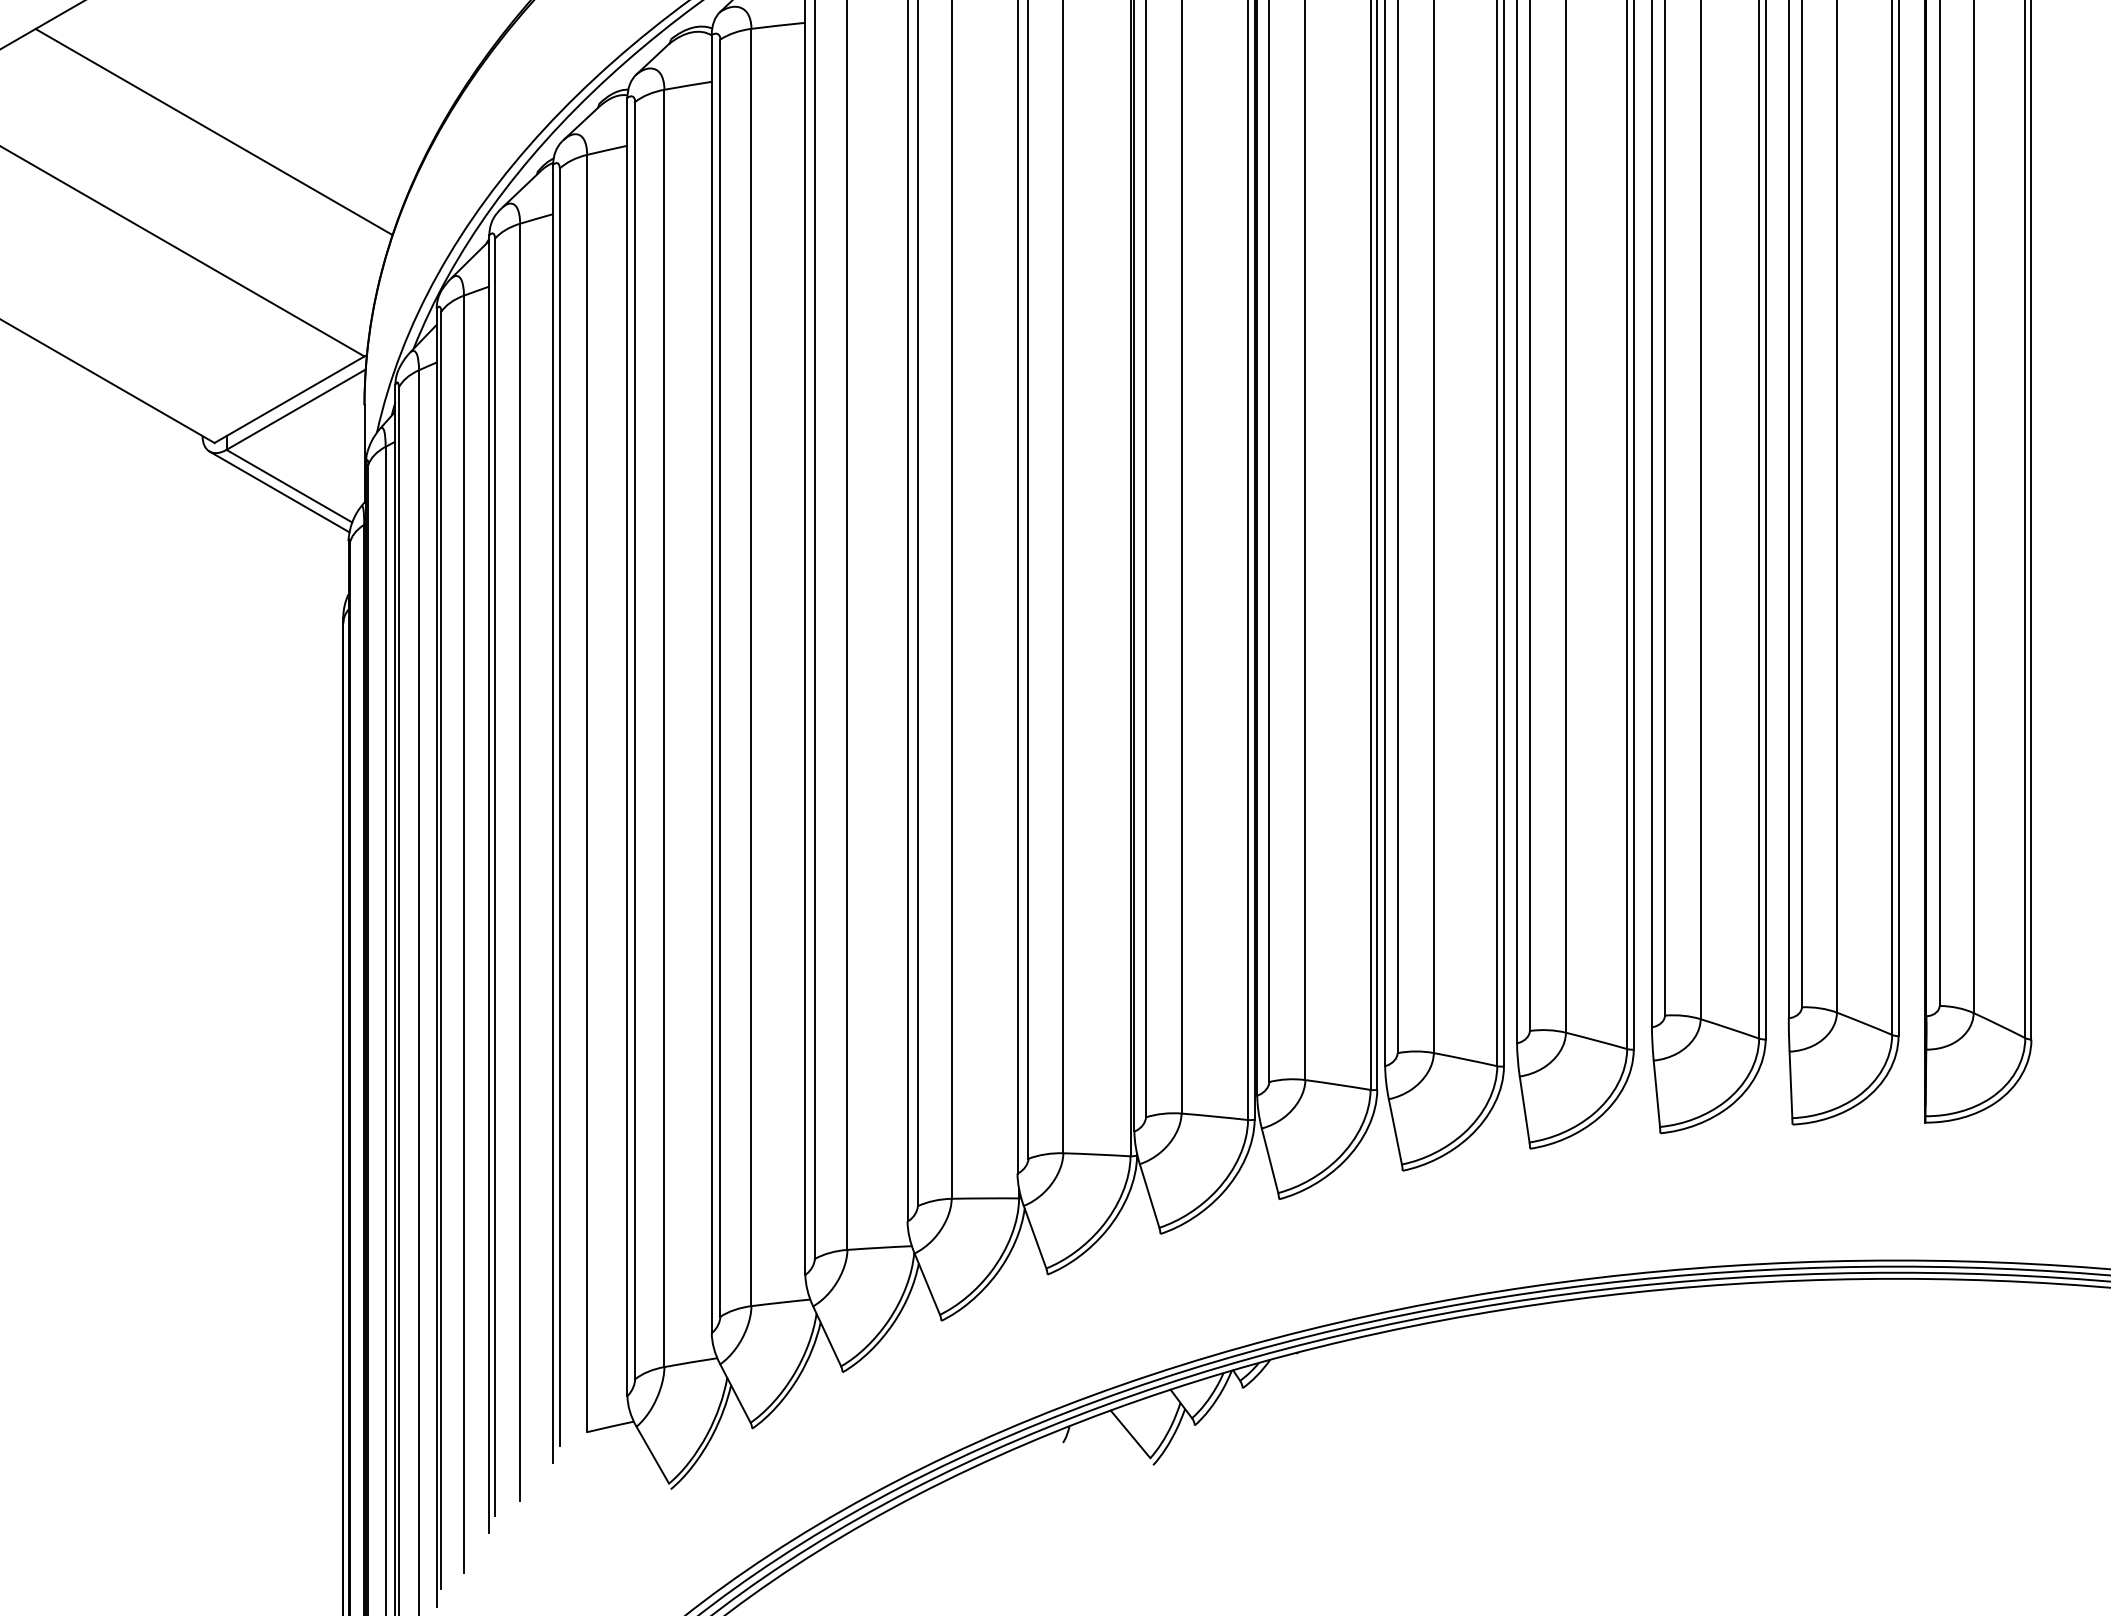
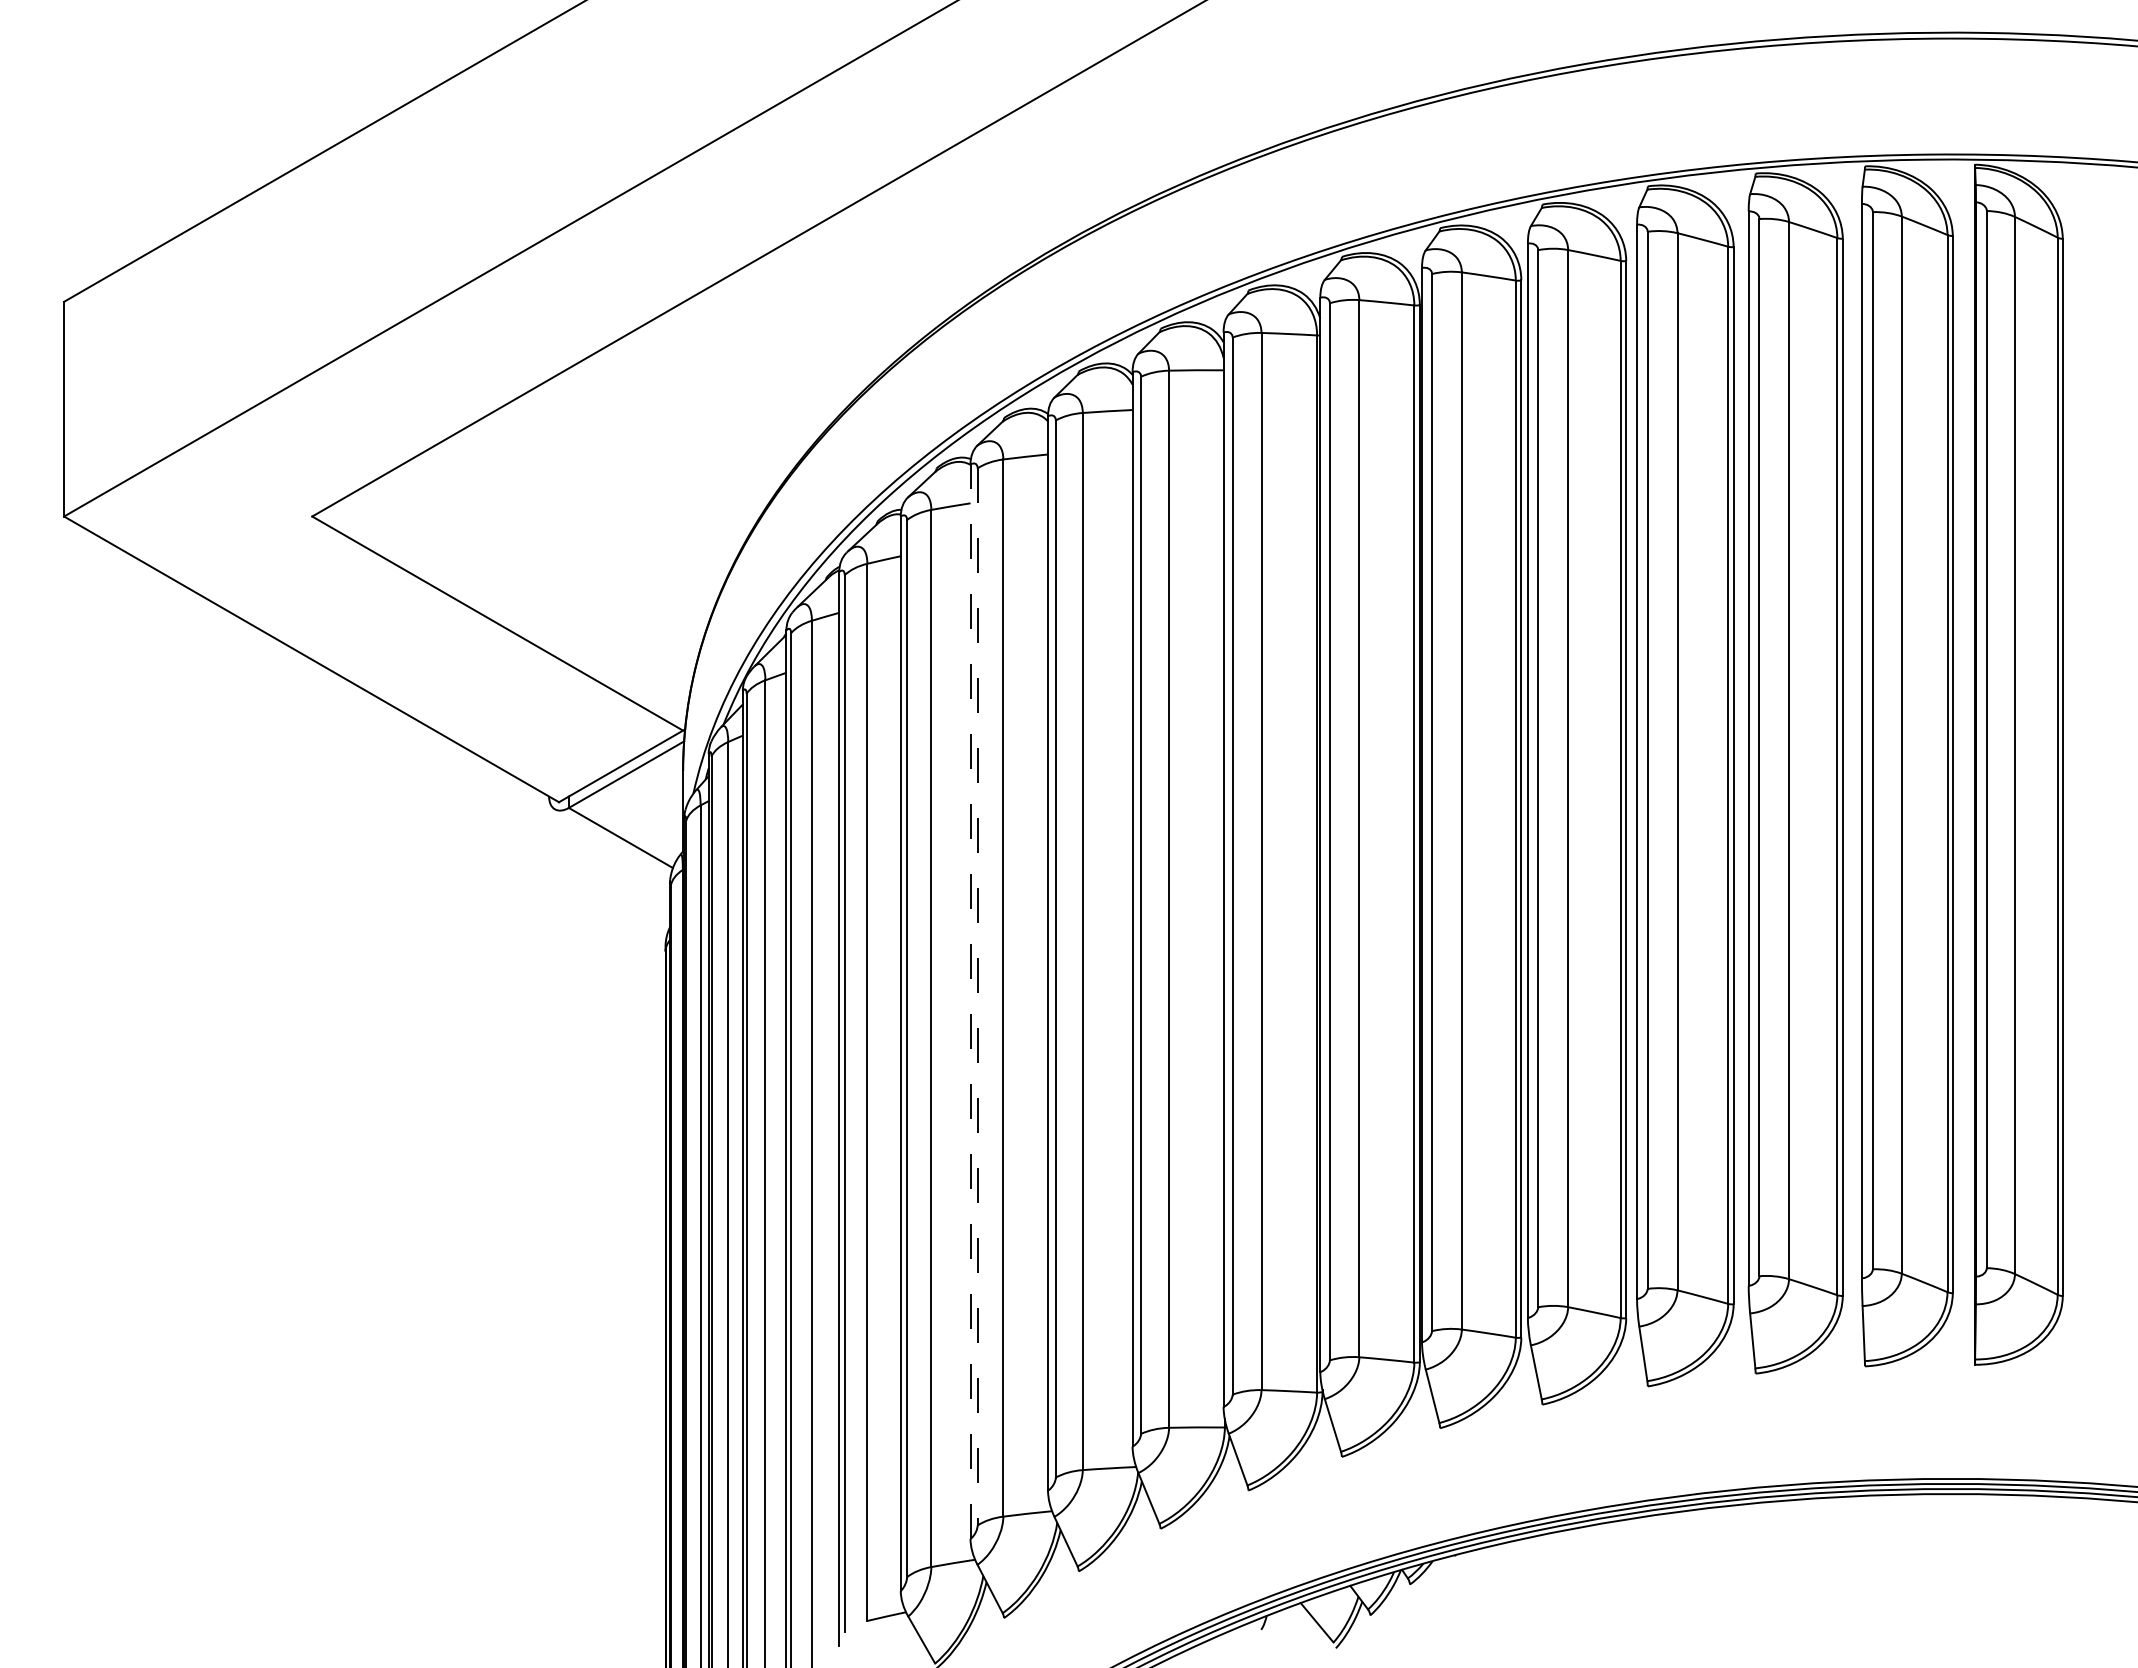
line: (213, 131) -> (558, 544), removed
line: (279, 491) -> (612, 842), removed
line: (720, 677) -> (977, 996), solid -> dashed
line: (711, 683) -> (970, 1001), solid -> dashed

